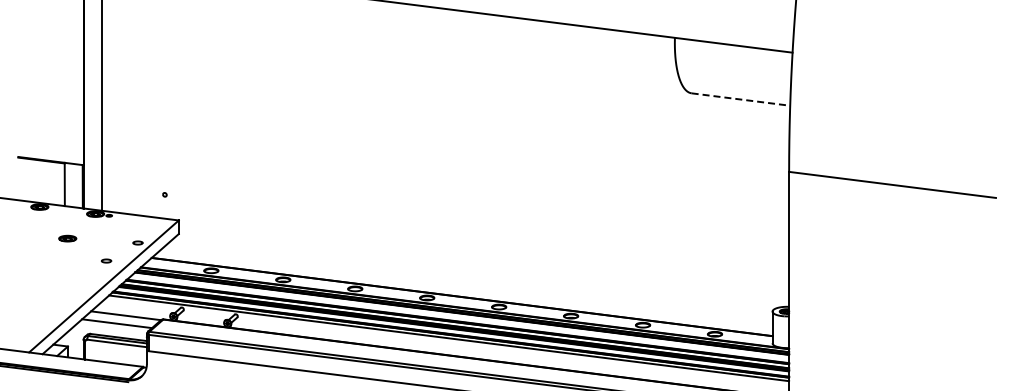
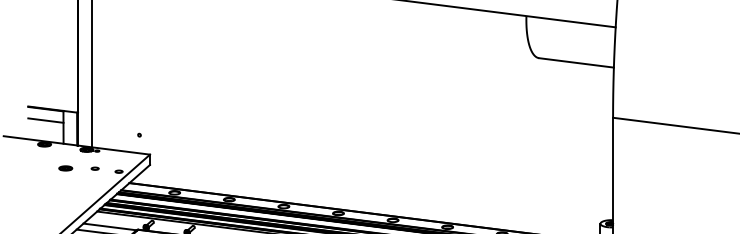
line: (740, 99) -> (576, 62), dashed -> solid
line: (41, 175) -> (45, 120), added
part: (106, 260) -> (95, 168), moved

